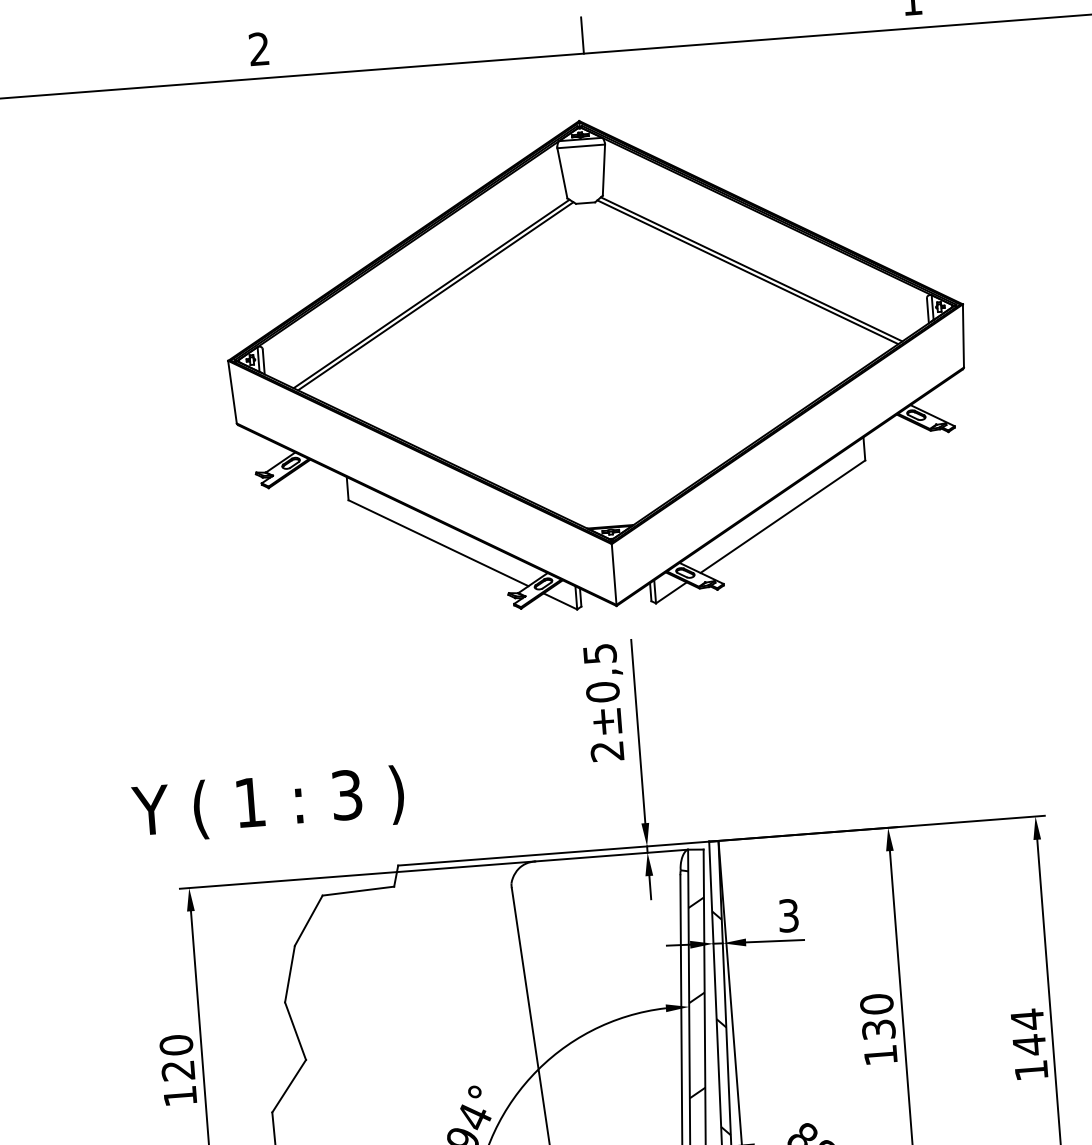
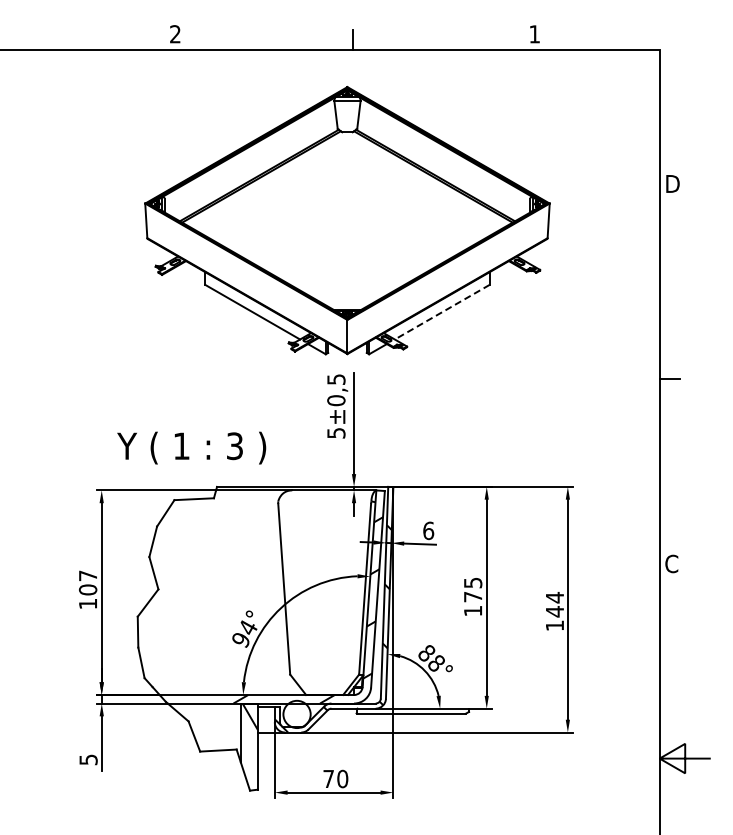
line: (783, 517) -> (442, 312), solid -> dashed
text: (607, 751) -> (336, 433), 2 -> 5
text: (268, 803) -> (191, 447), moved
text: (788, 915) -> (428, 530), 3 -> 6
text: (876, 1016) -> (472, 589), 130 -> 175
text: (176, 1057) -> (87, 582), 120 -> 107

